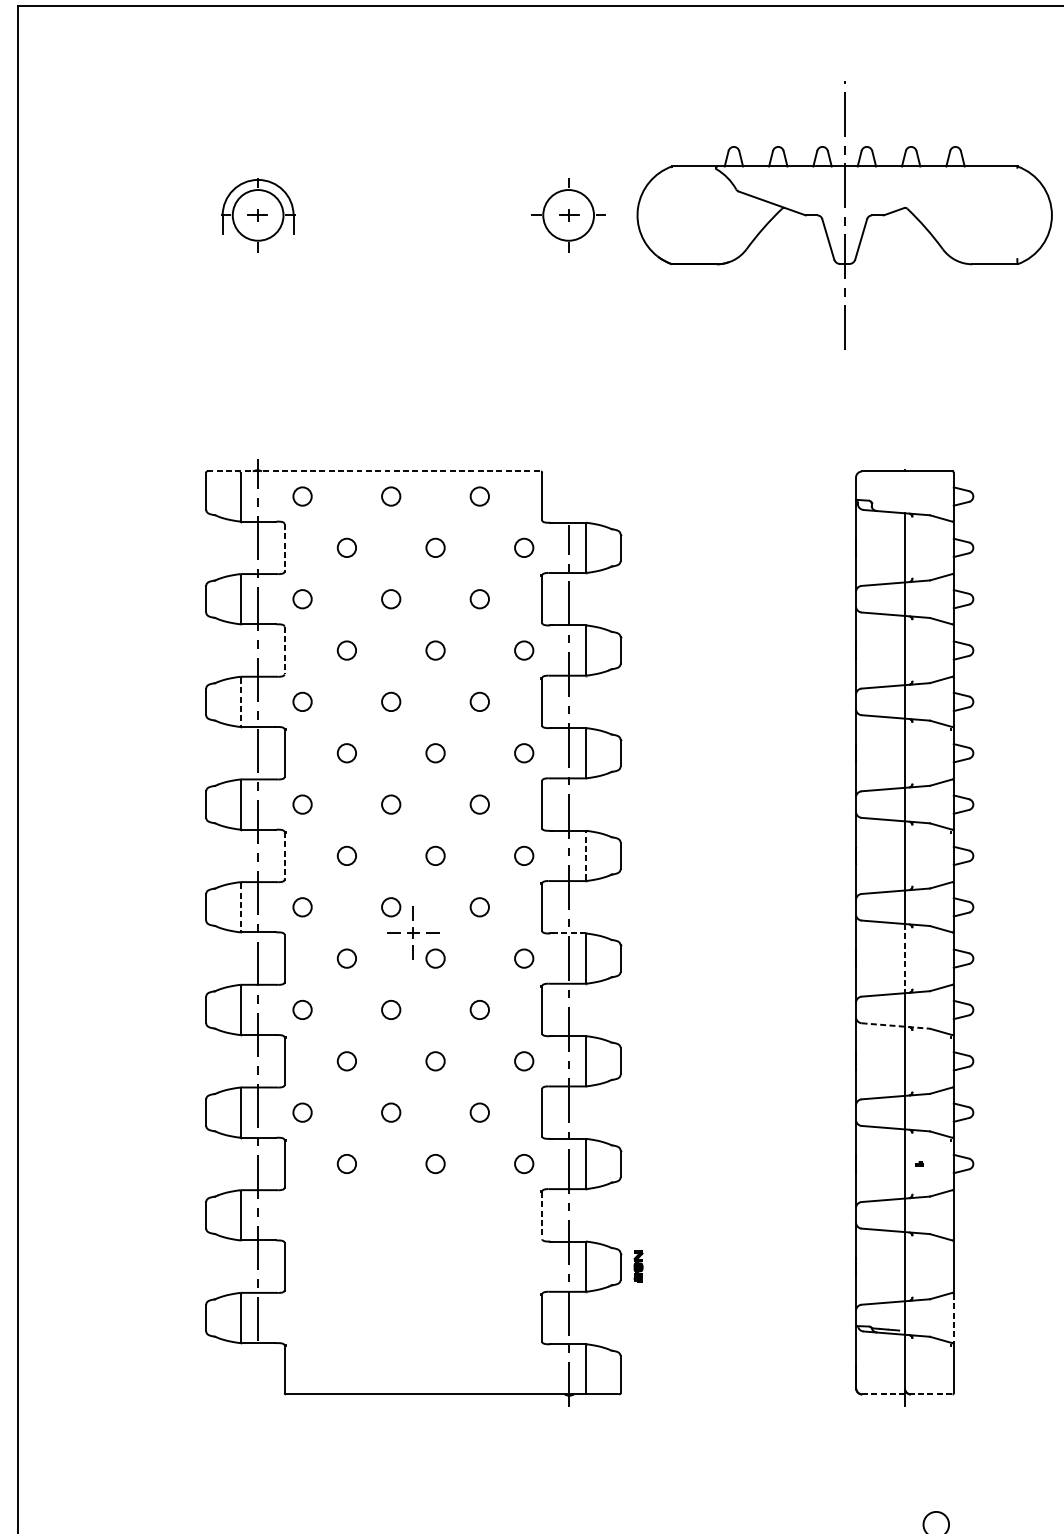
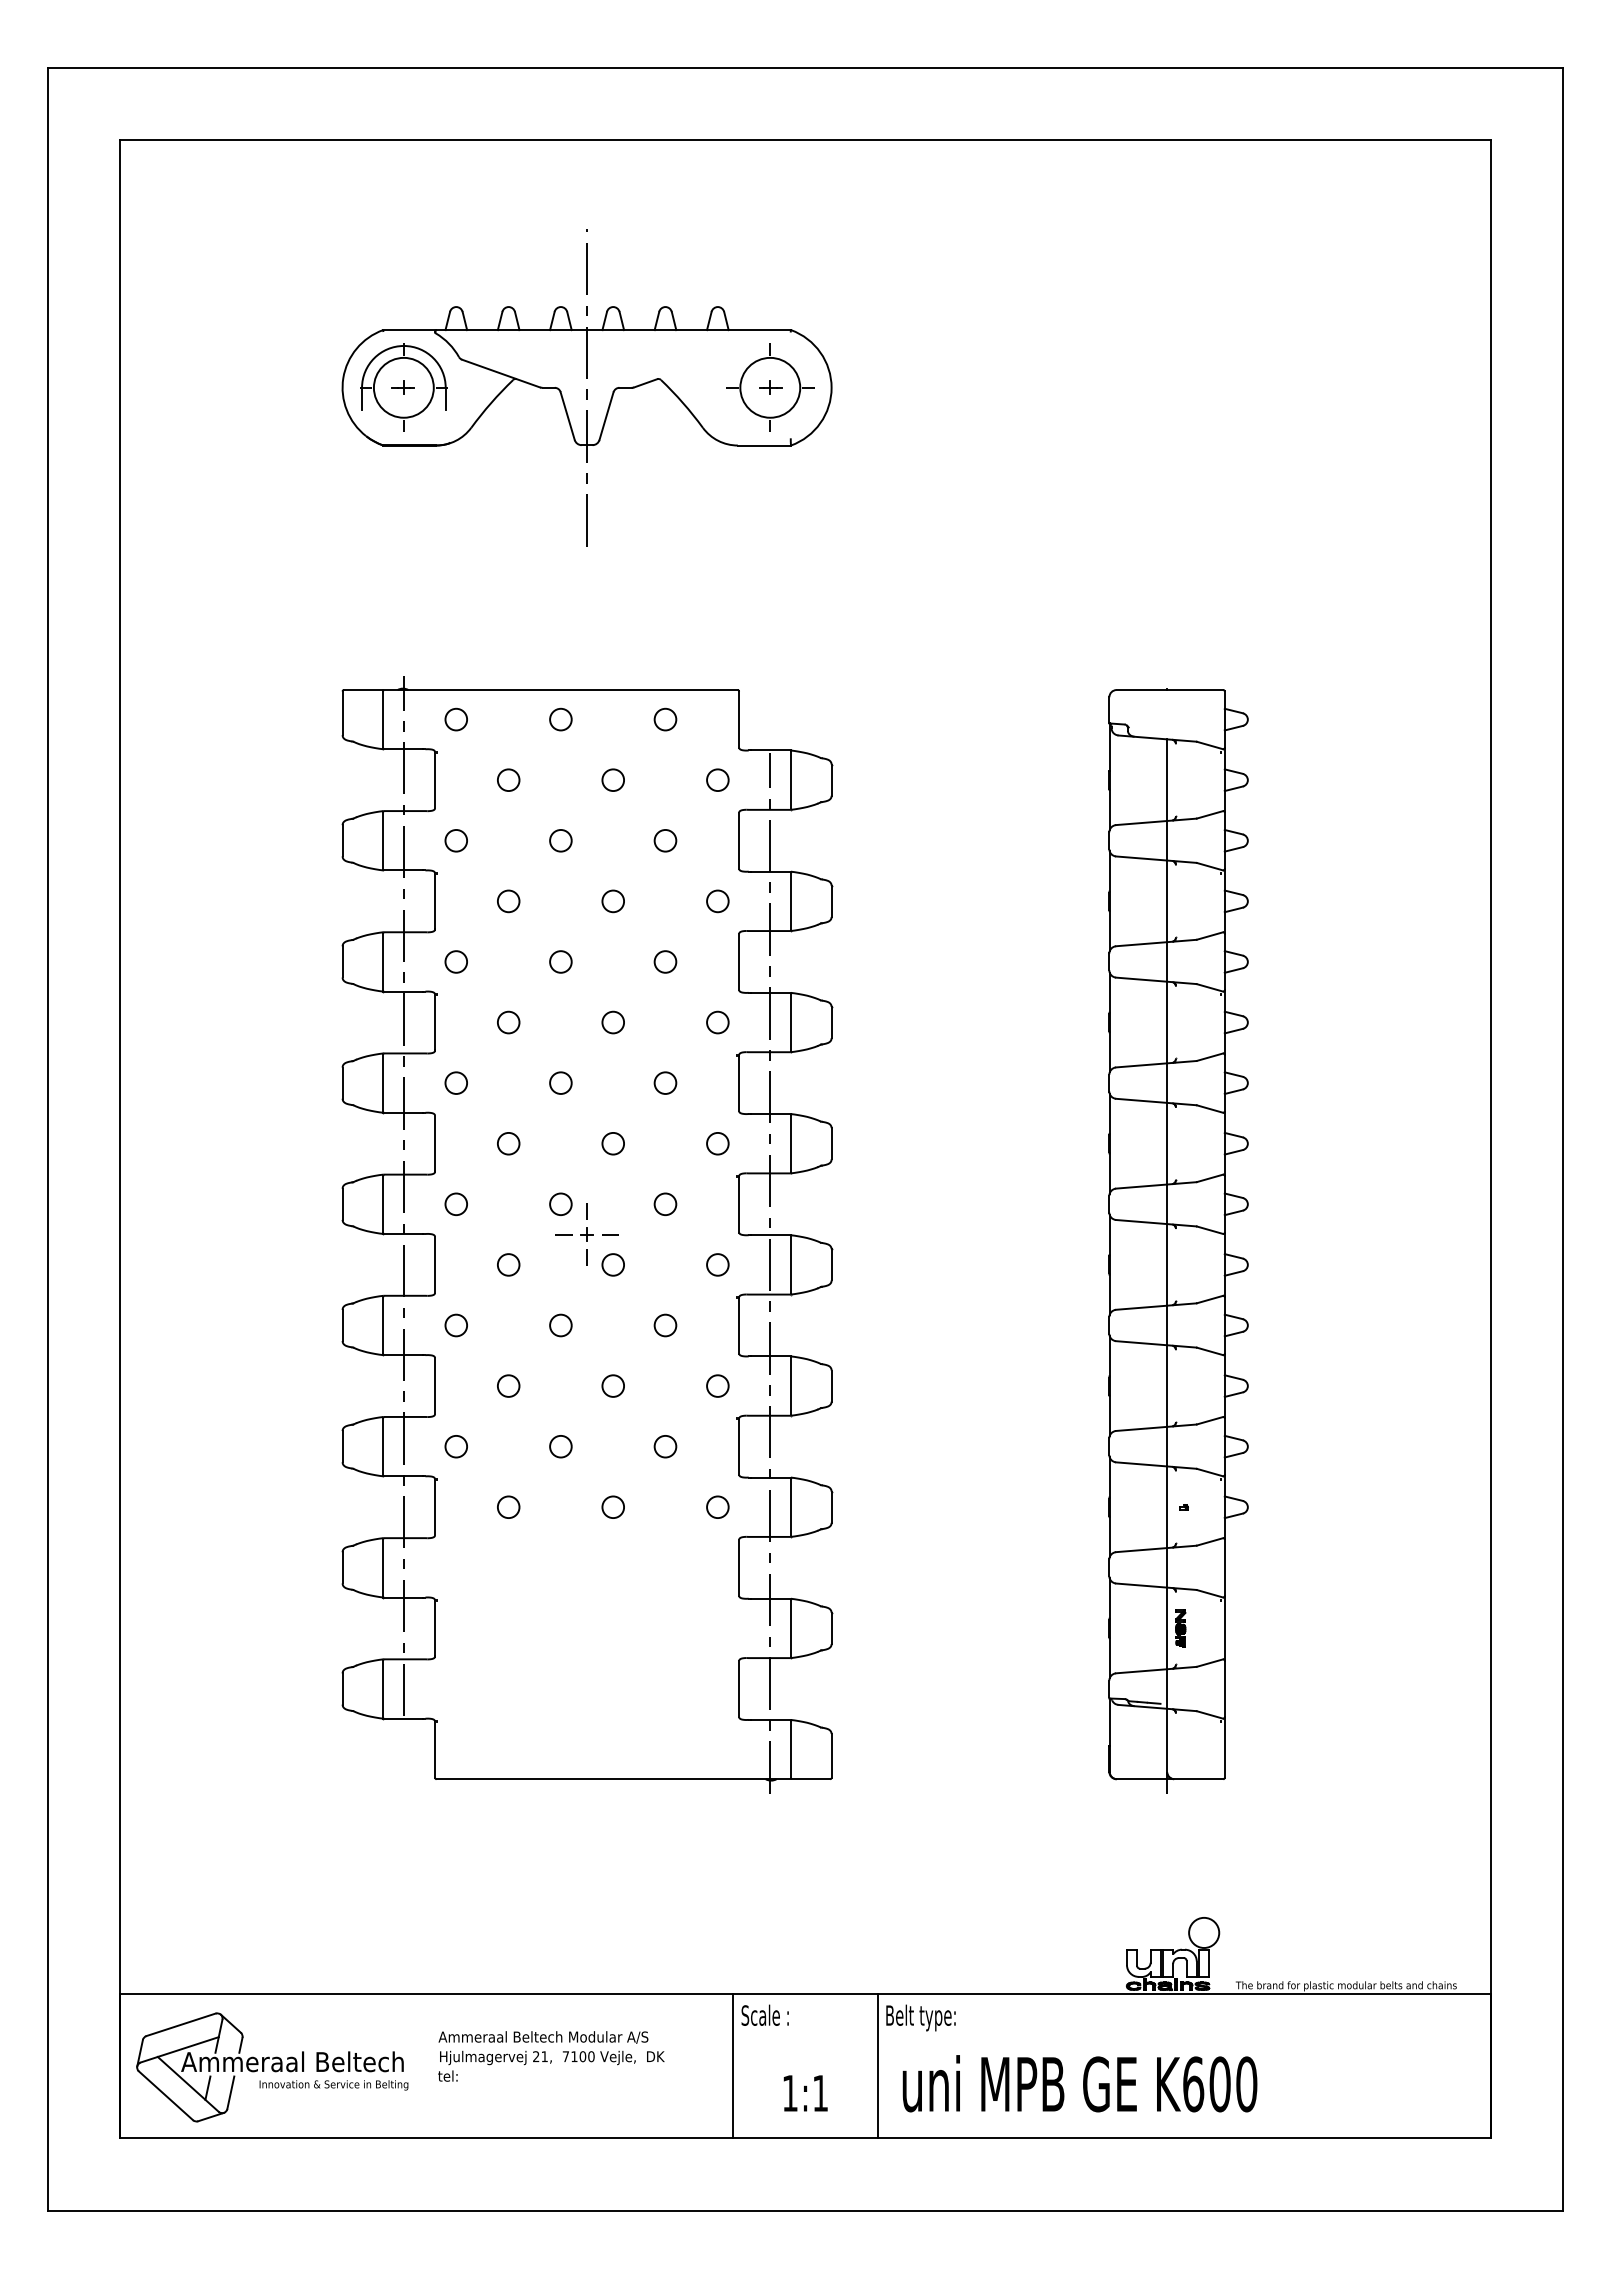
part: (844, 215) -> (586, 387), moved
line: (373, 471) -> (540, 690), dashed -> solid
line: (284, 547) -> (435, 779), dashed -> solid
line: (284, 650) -> (435, 901), dashed -> solid
line: (240, 702) -> (383, 962), dashed -> solid
line: (284, 855) -> (435, 1143), dashed -> solid
line: (586, 855) -> (791, 1143), dashed -> solid
line: (240, 907) -> (383, 1204), dashed -> solid
line: (569, 933) -> (771, 1235), dashed -> solid
line: (905, 958) -> (1167, 1264), dashed -> solid
line: (895, 1026) -> (1156, 1344), dashed -> solid
line: (542, 1215) -> (739, 1568), dashed -> solid
part: (638, 1266) -> (1180, 1628), moved
line: (953, 1318) -> (1224, 1689), dashed -> solid
line: (907, 1394) -> (1170, 1779), dashed -> solid

